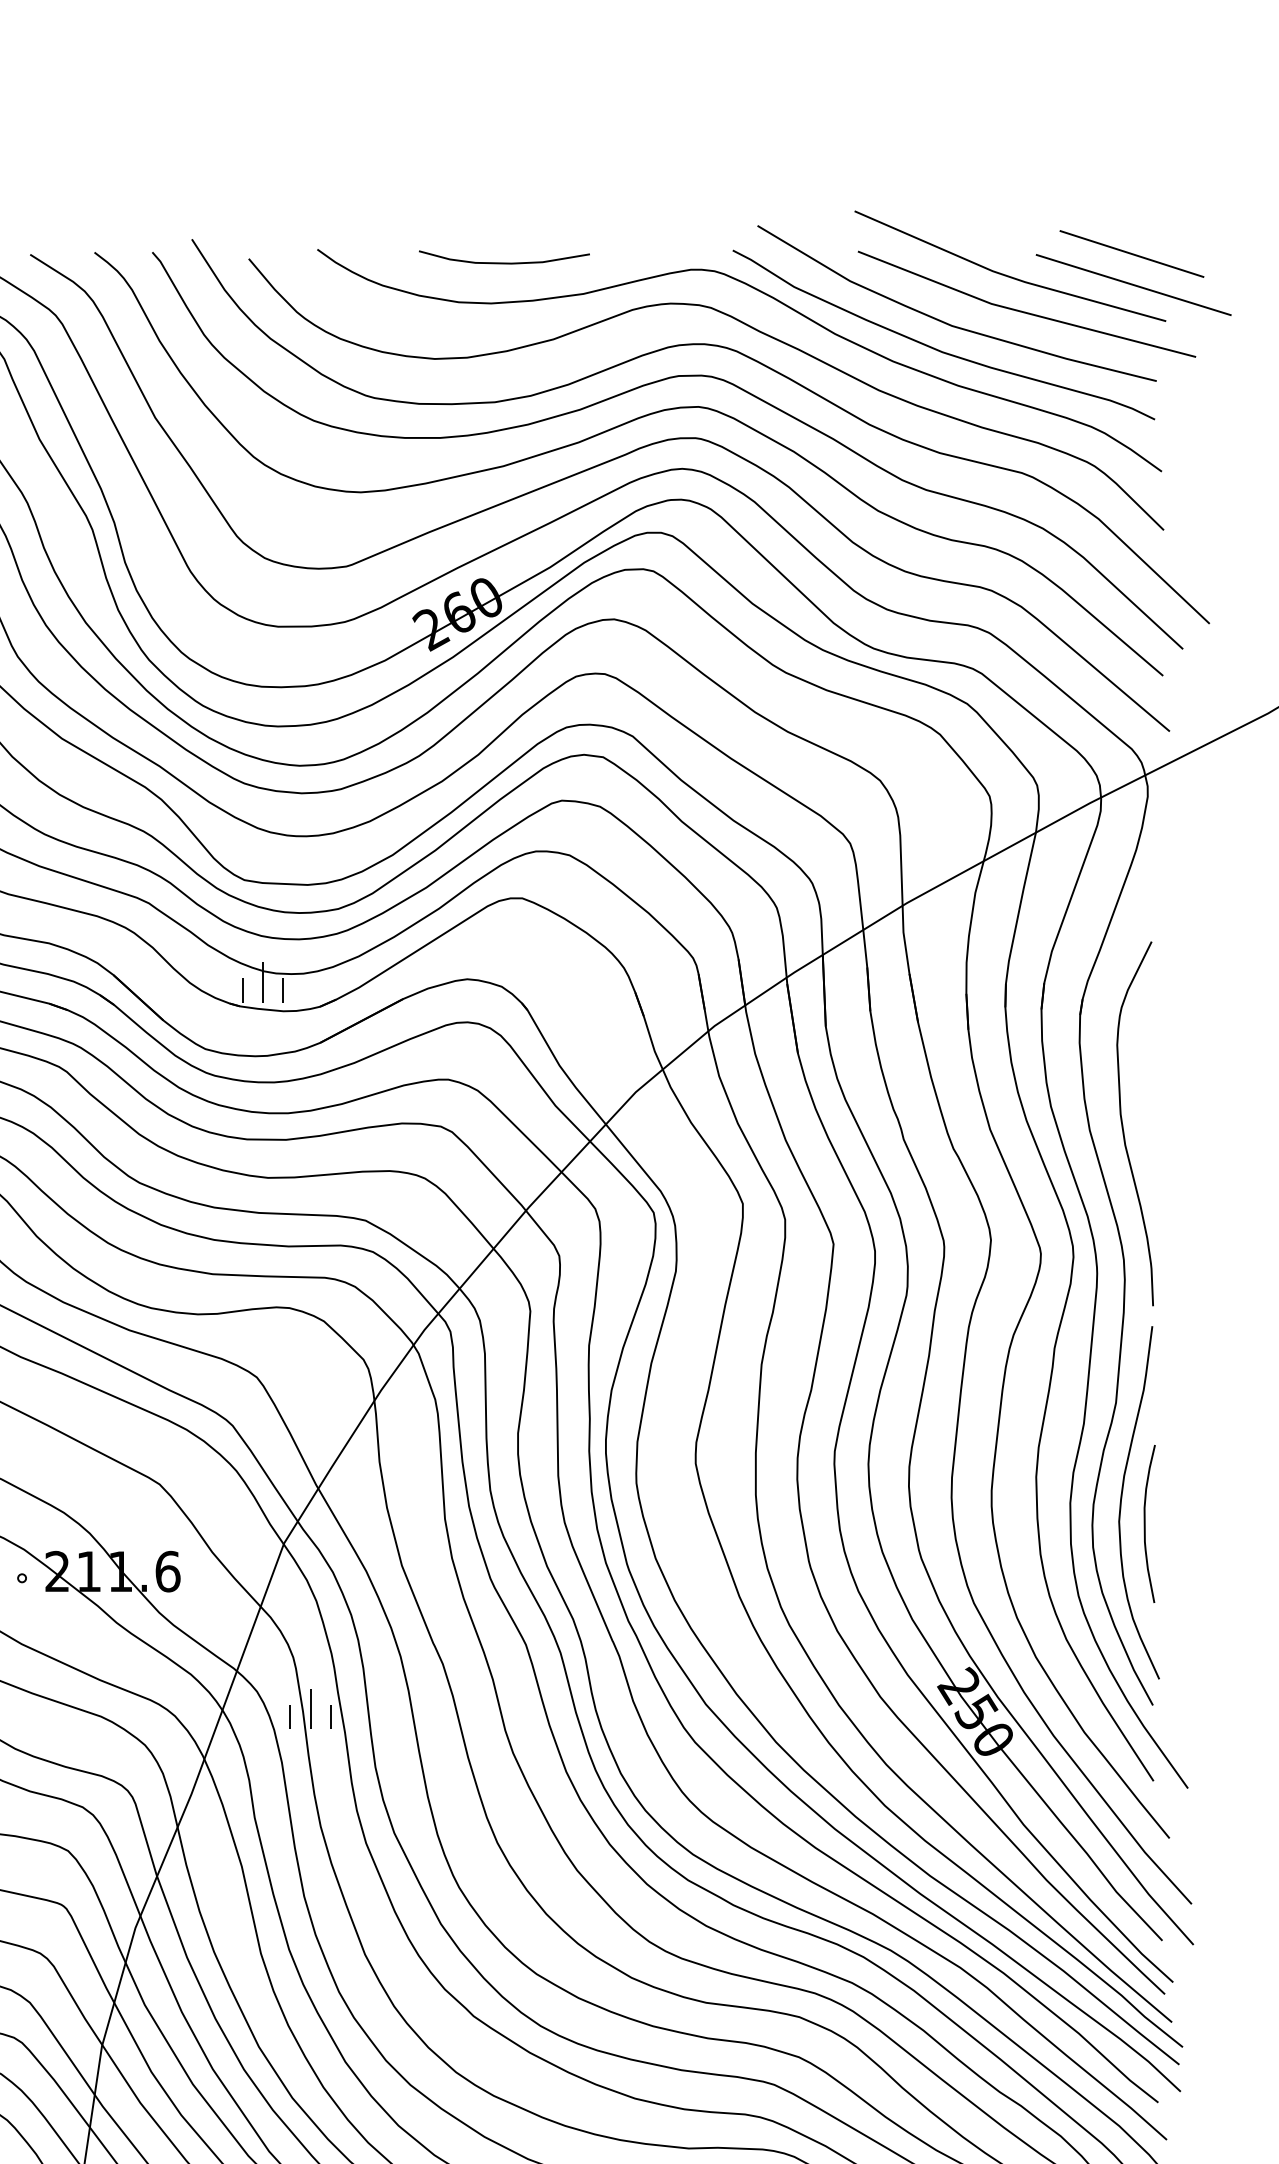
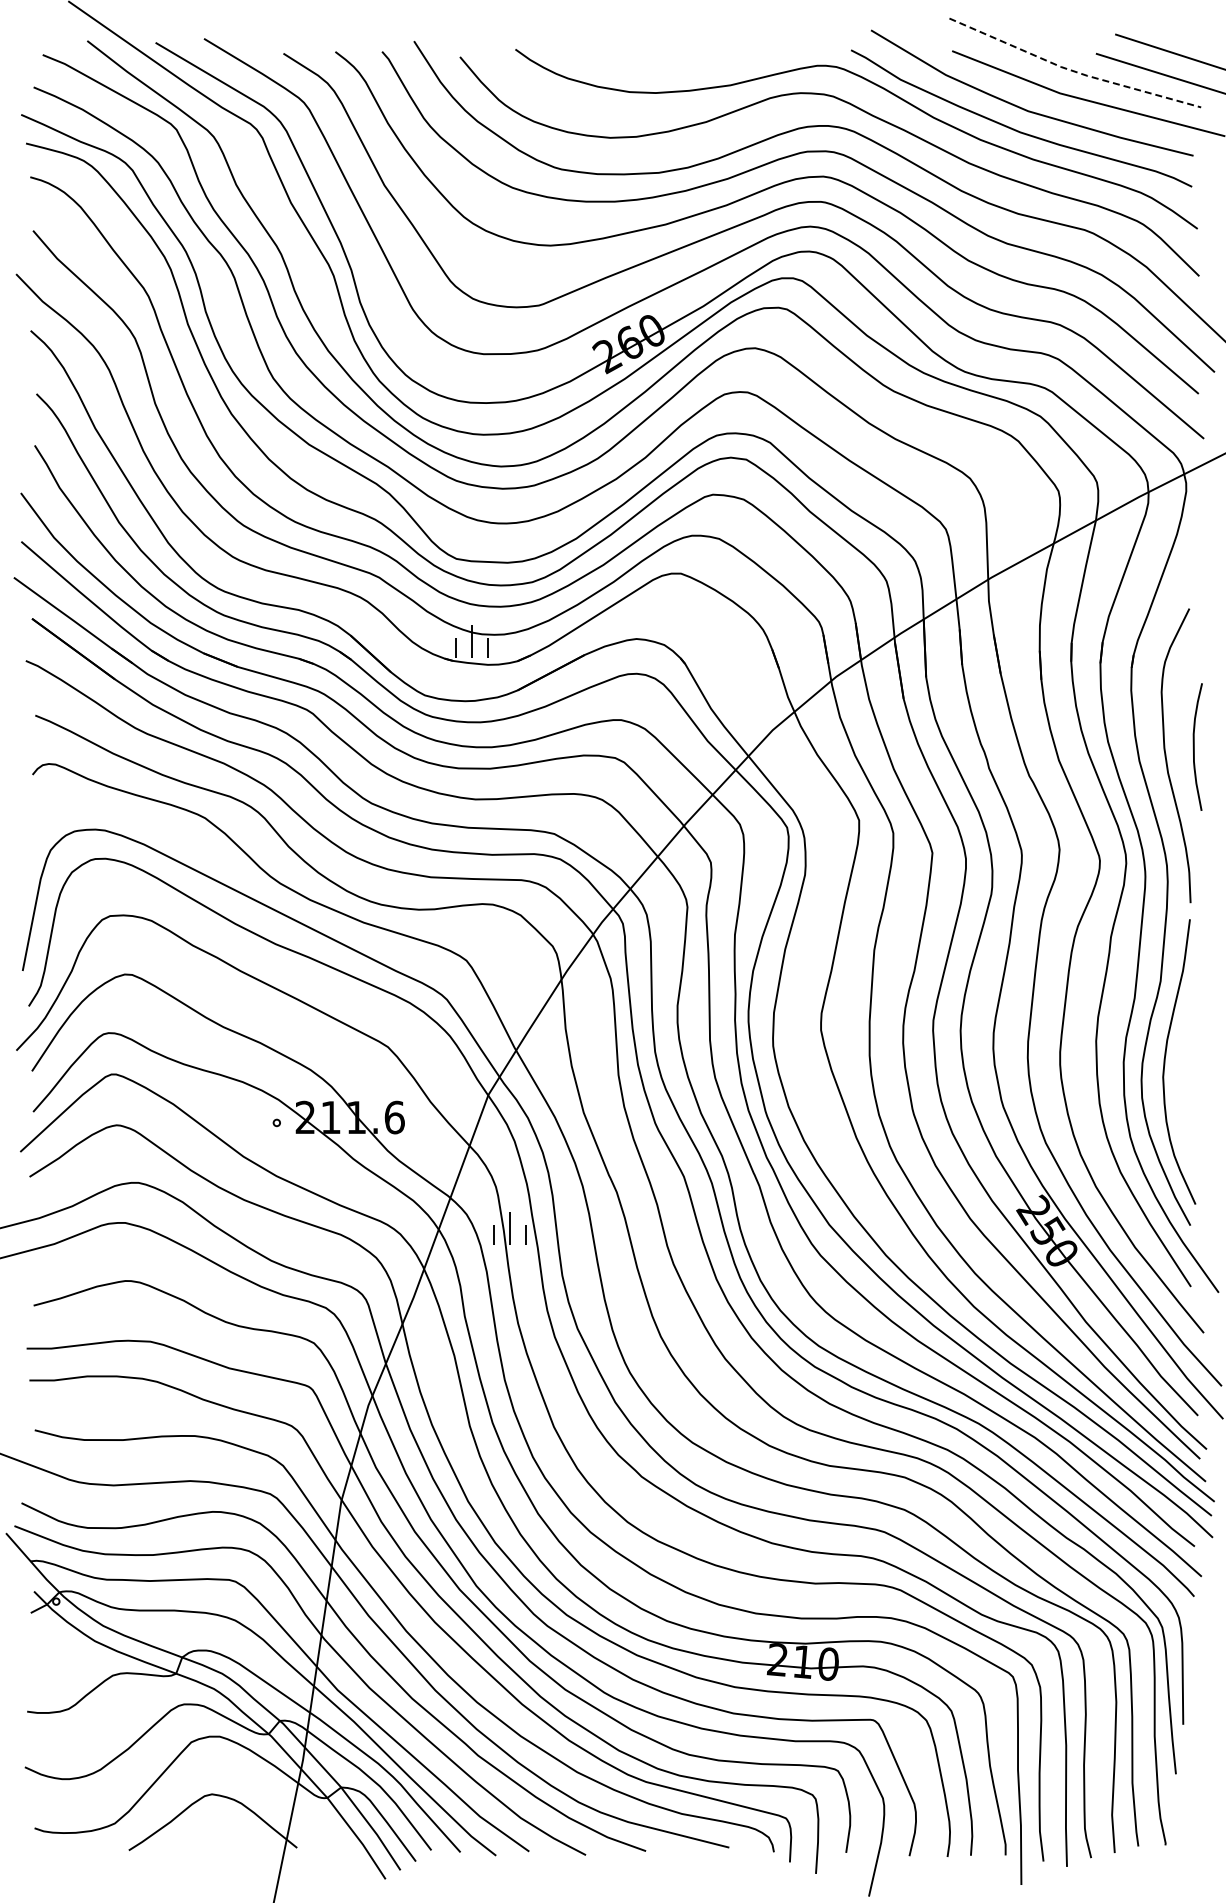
curve: (504, 261) -> (666, 59), removed
line: (1008, 276) -> (1073, 71), solid -> dashed
curve: (1145, 1523) -> (1194, 746), moved

